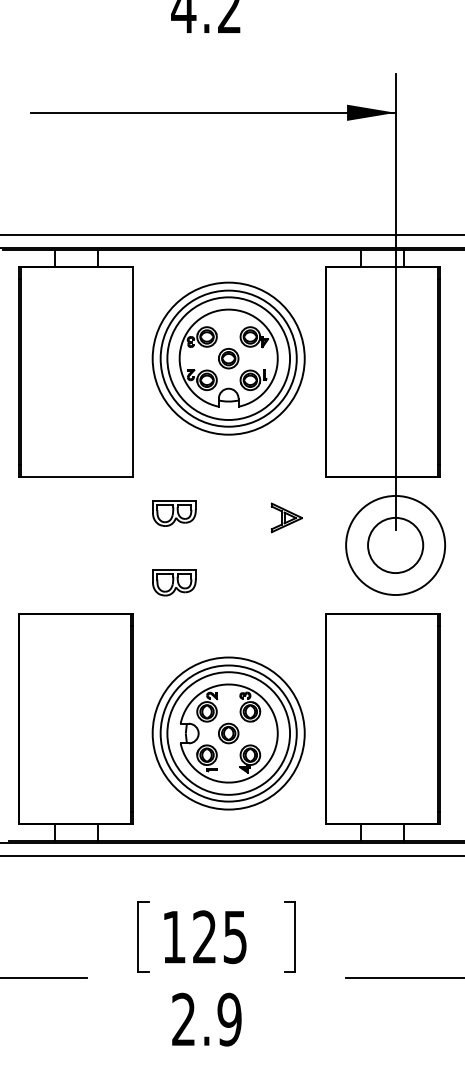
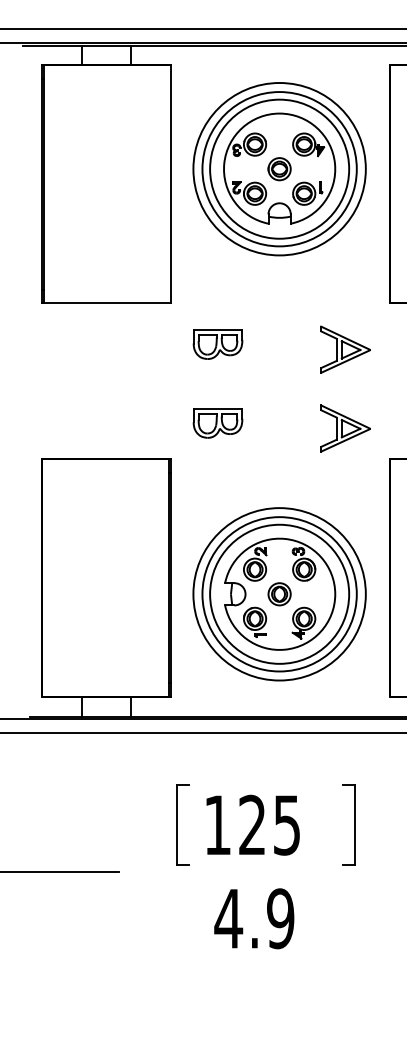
part: (286, 517) -> (345, 349), size x1.43
part: (286, 587) -> (345, 428), added
text: (183, 1018) -> (228, 917), 2.9 -> 4.9

